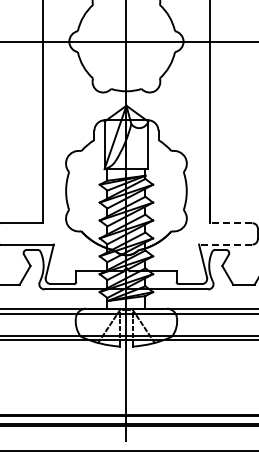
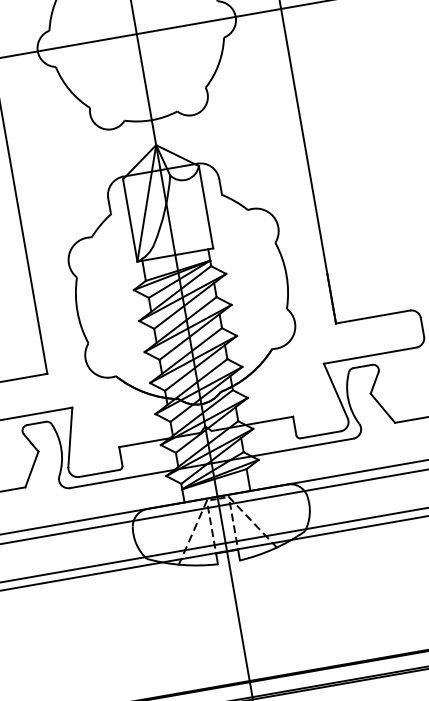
line: (230, 223) -> (372, 317), dashed -> solid
line: (225, 244) -> (369, 355), dashed -> solid

